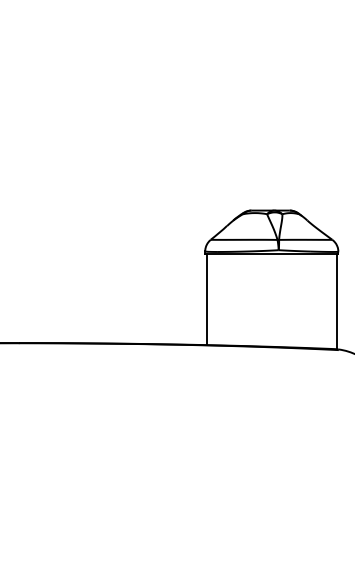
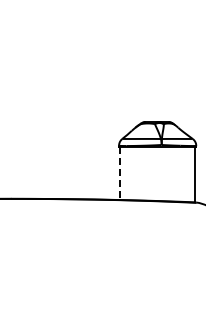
line: (205, 301) -> (119, 174), solid -> dashed

